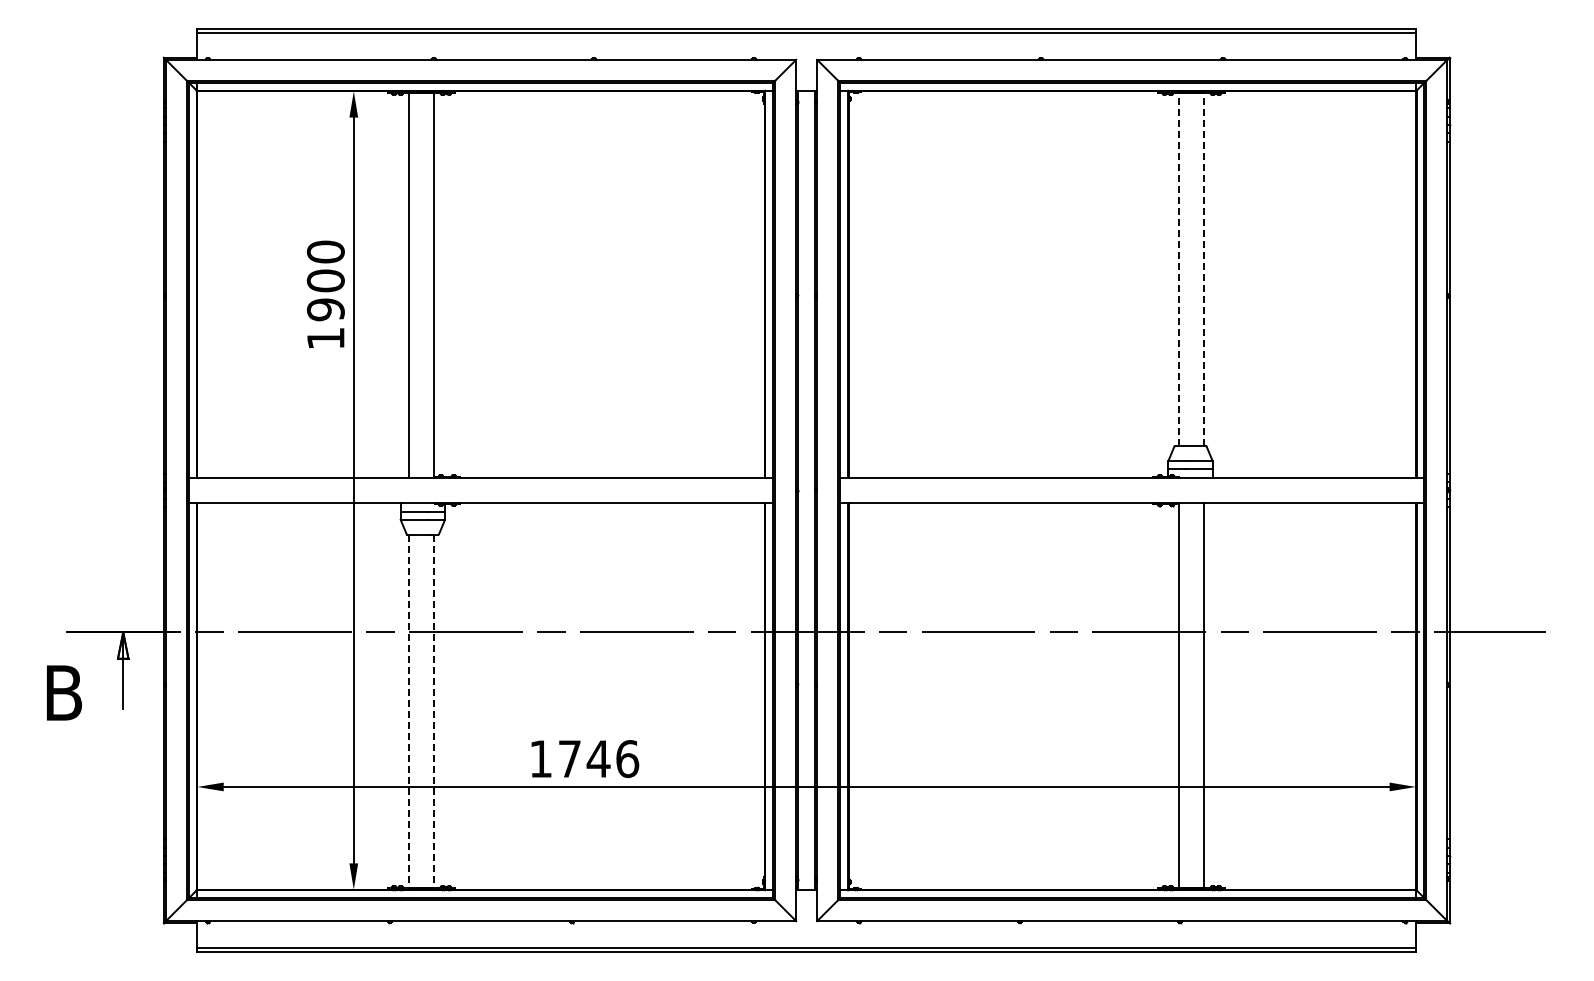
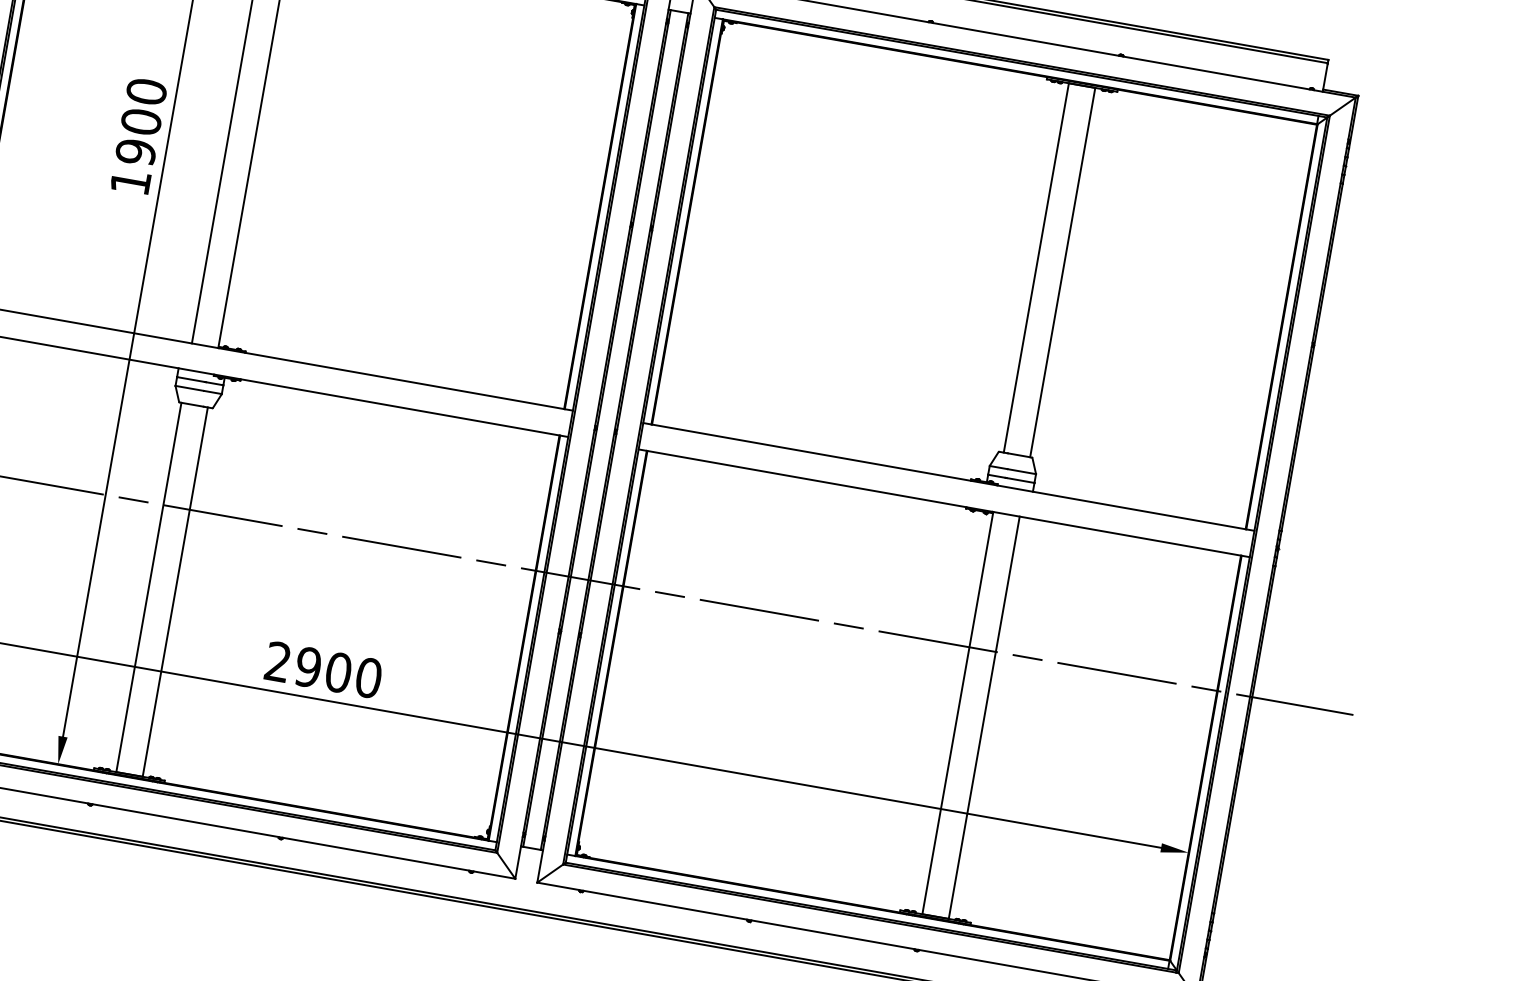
line: (1179, 269) -> (1036, 267), dashed -> solid
line: (1204, 269) -> (1062, 272), dashed -> solid
line: (408, 711) -> (148, 587), dashed -> solid
line: (434, 711) -> (175, 592), dashed -> solid
text: (584, 759) -> (323, 670), 1746 -> 2900

